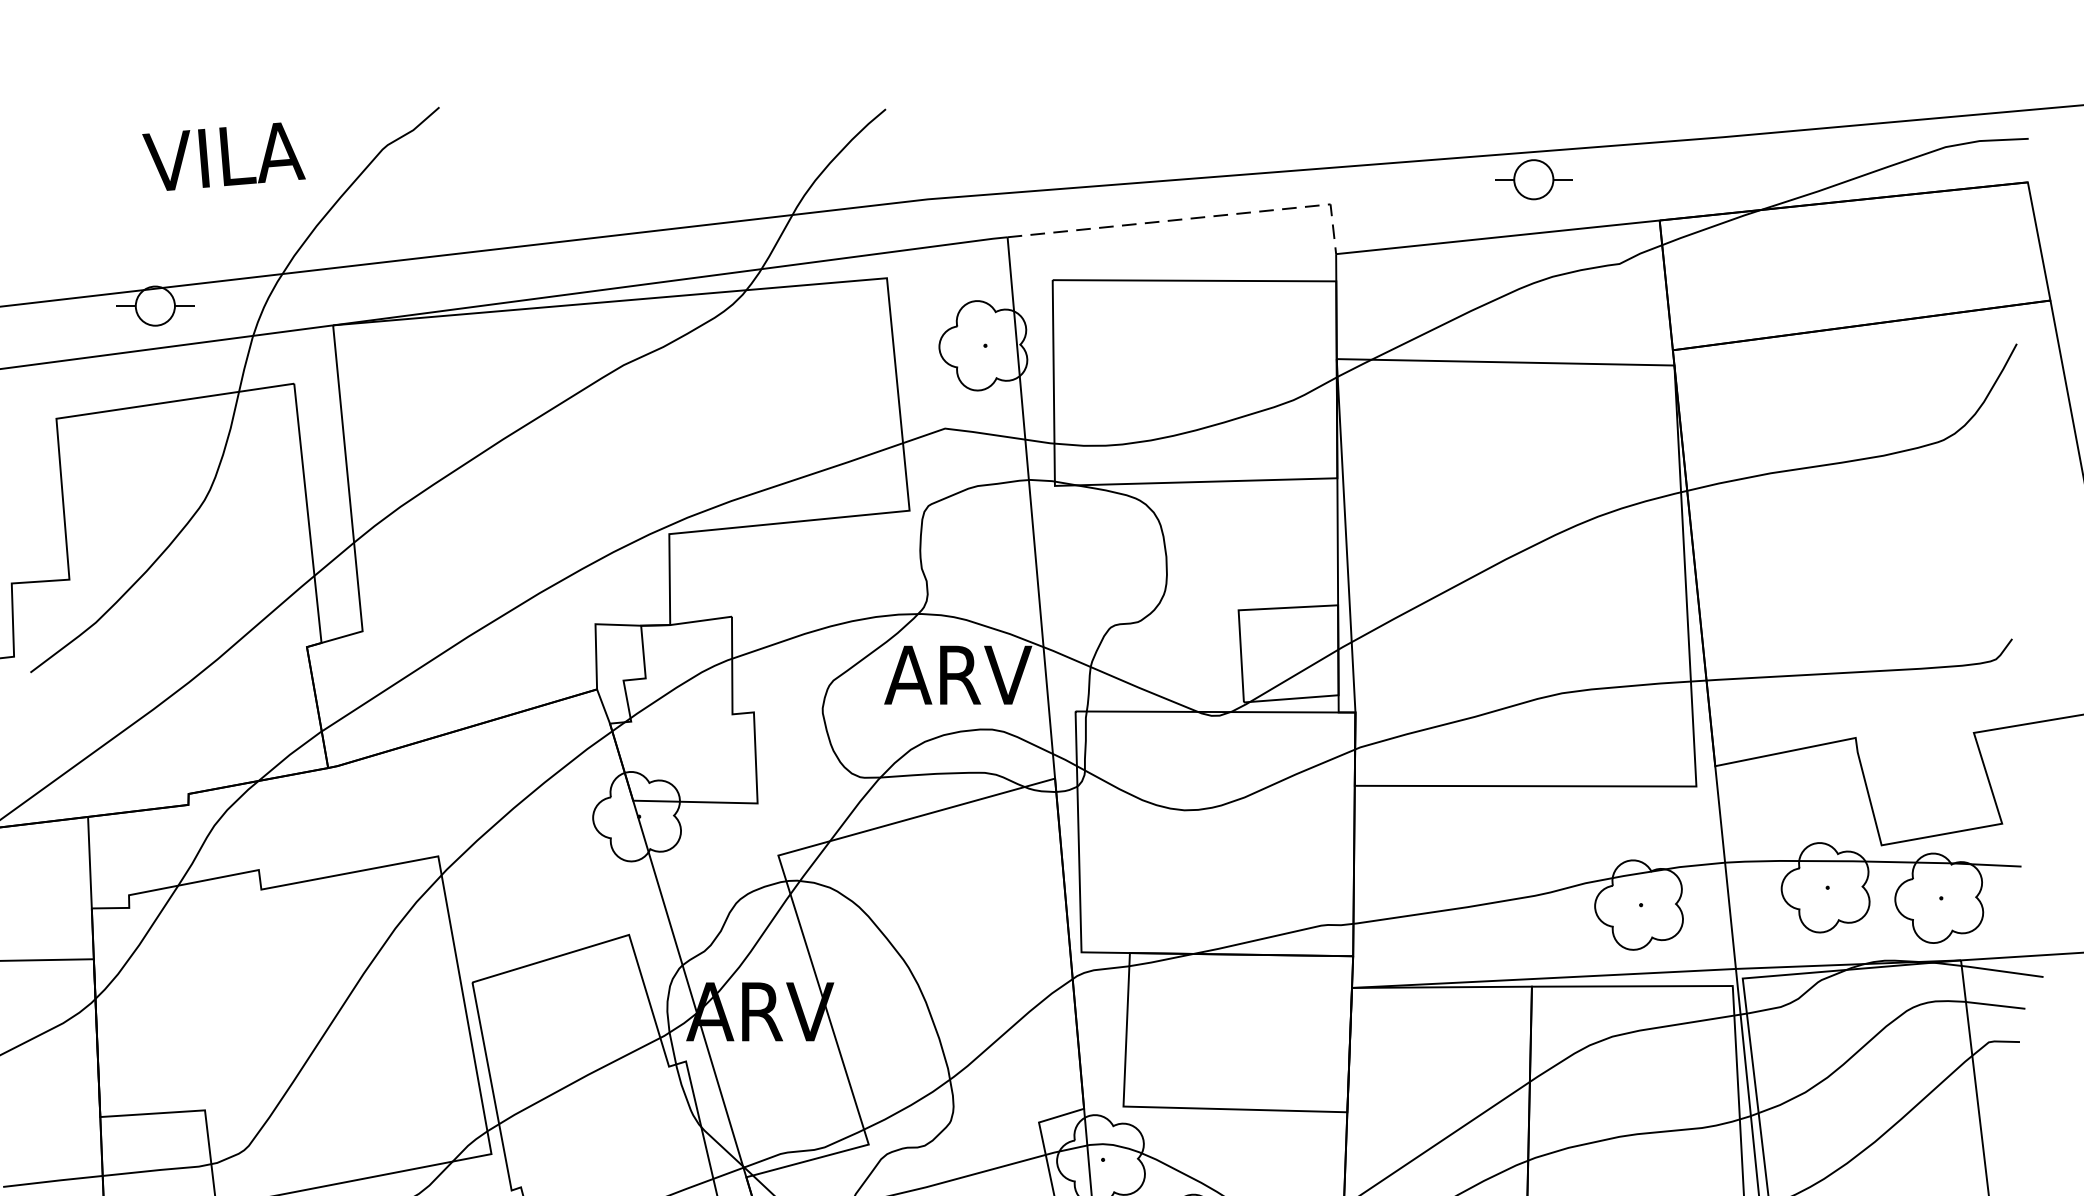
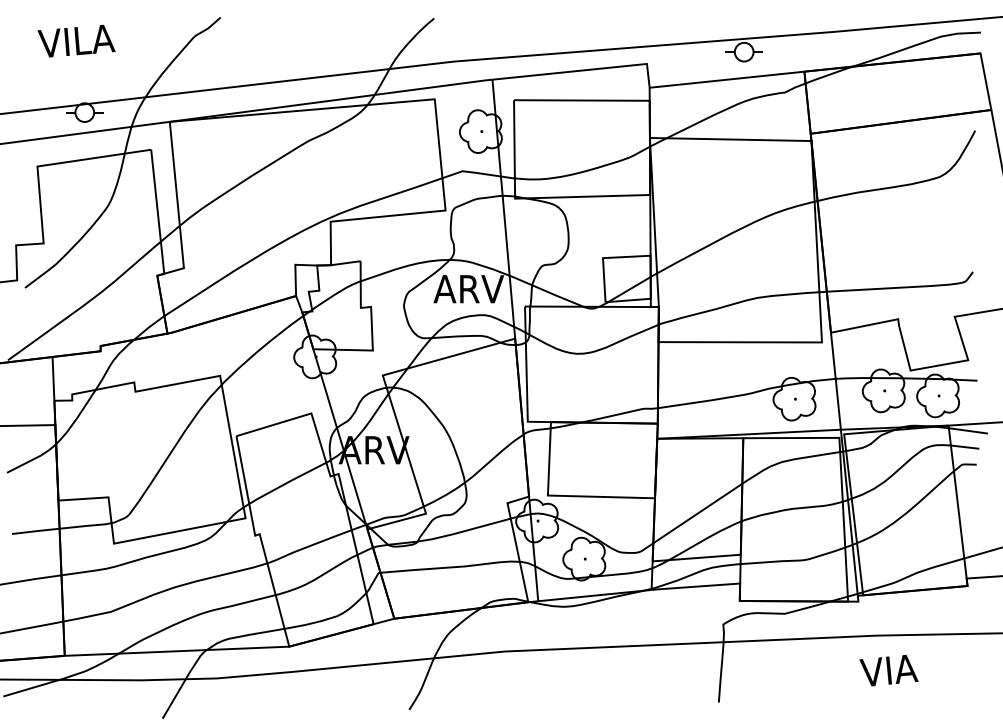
text: (223, 155) -> (76, 40), moved
line: (1195, 218) -> (582, 70), dashed -> solid

